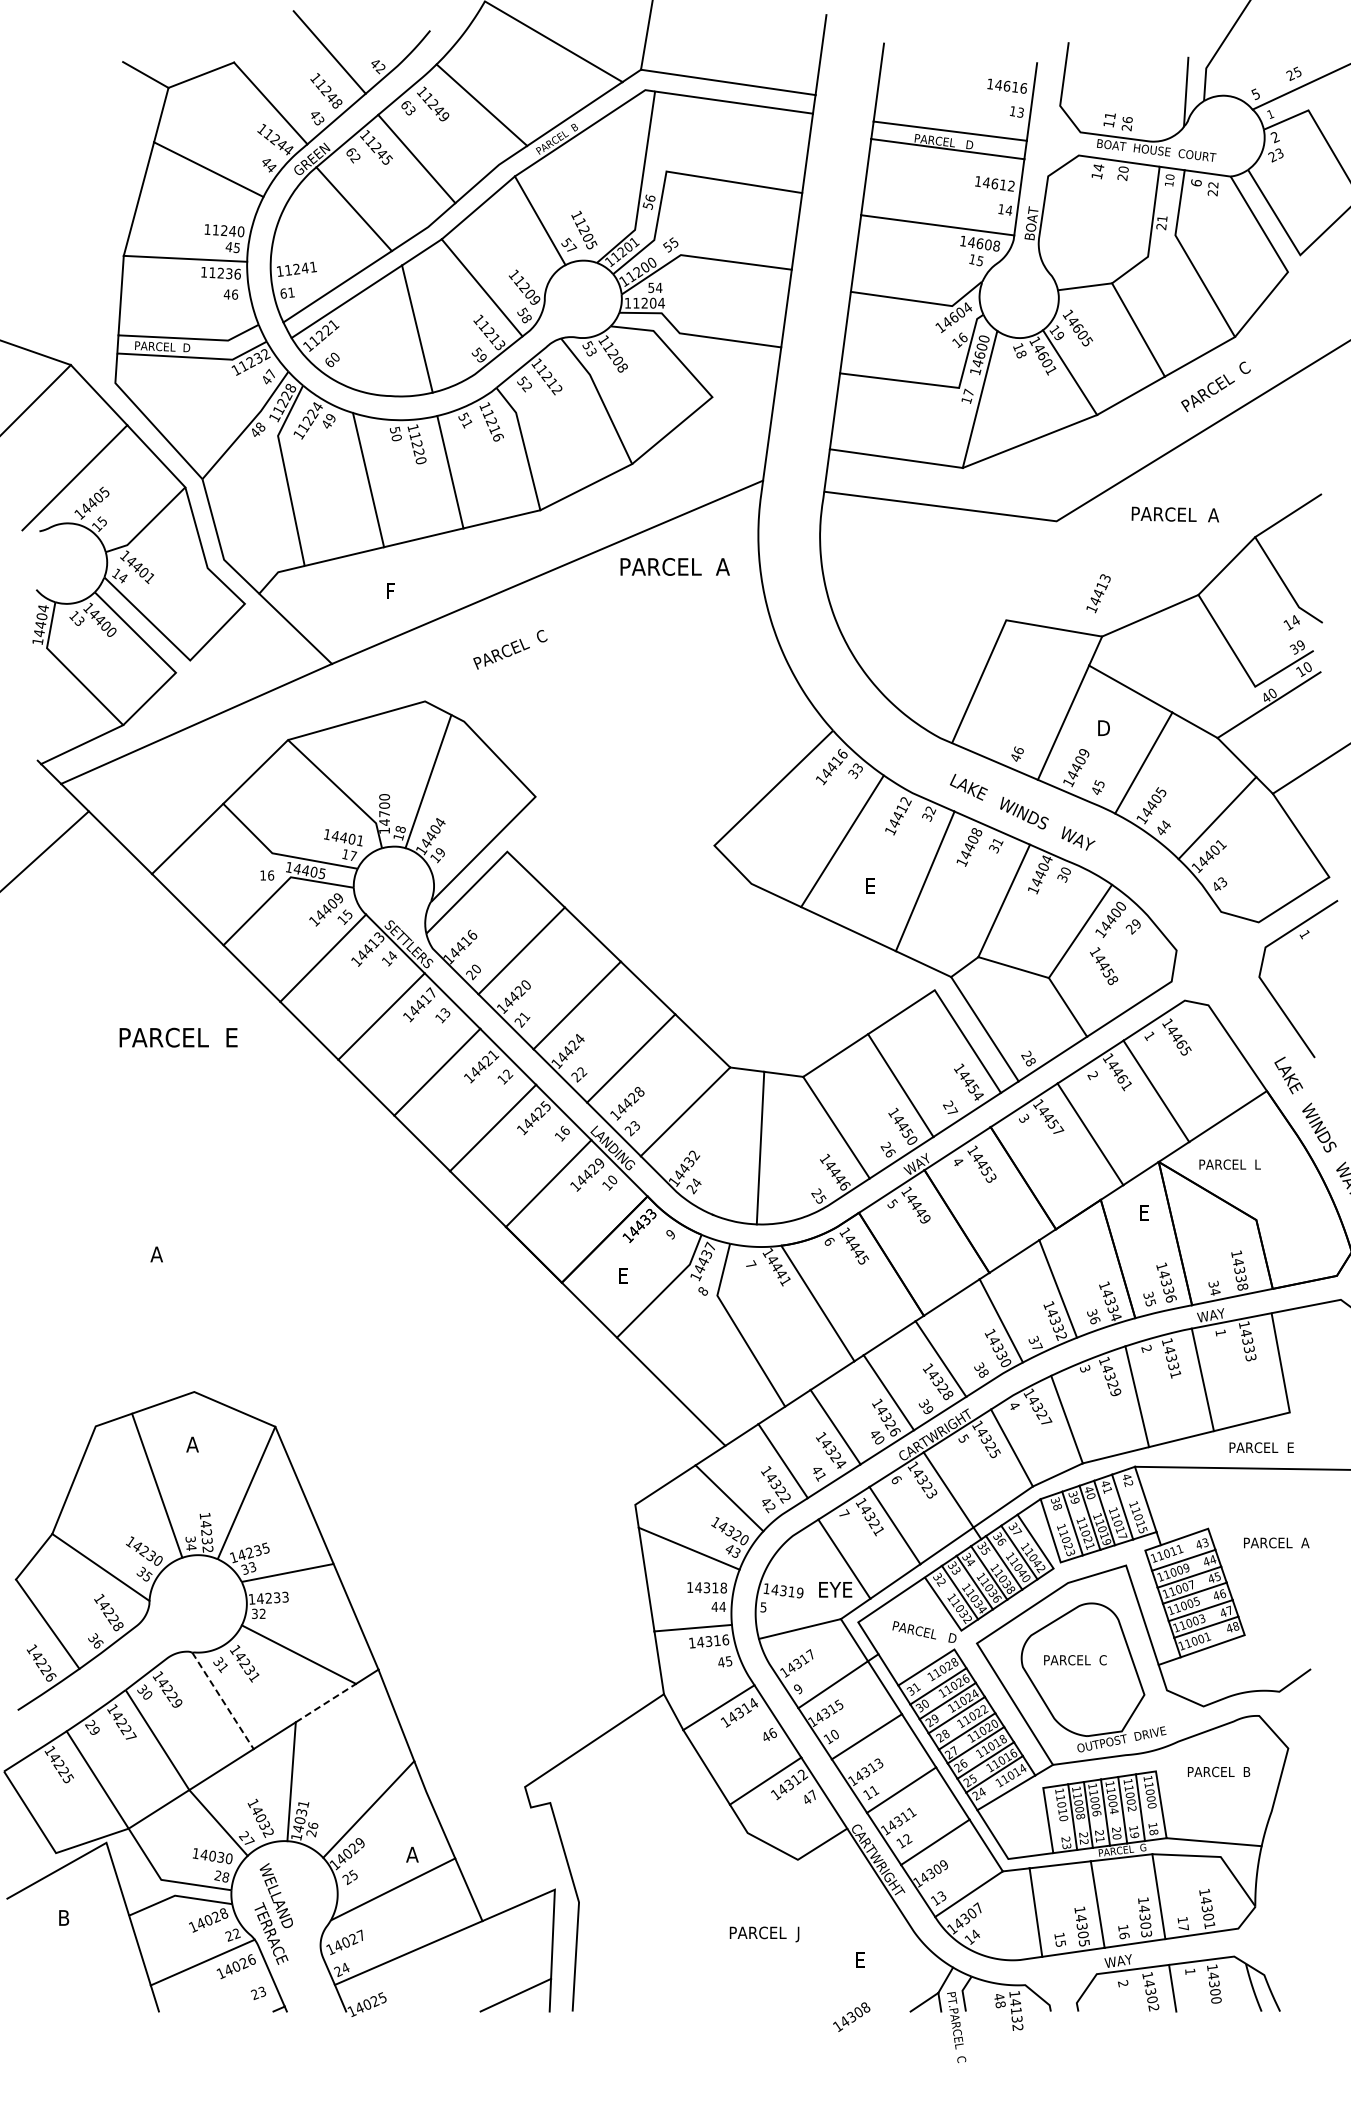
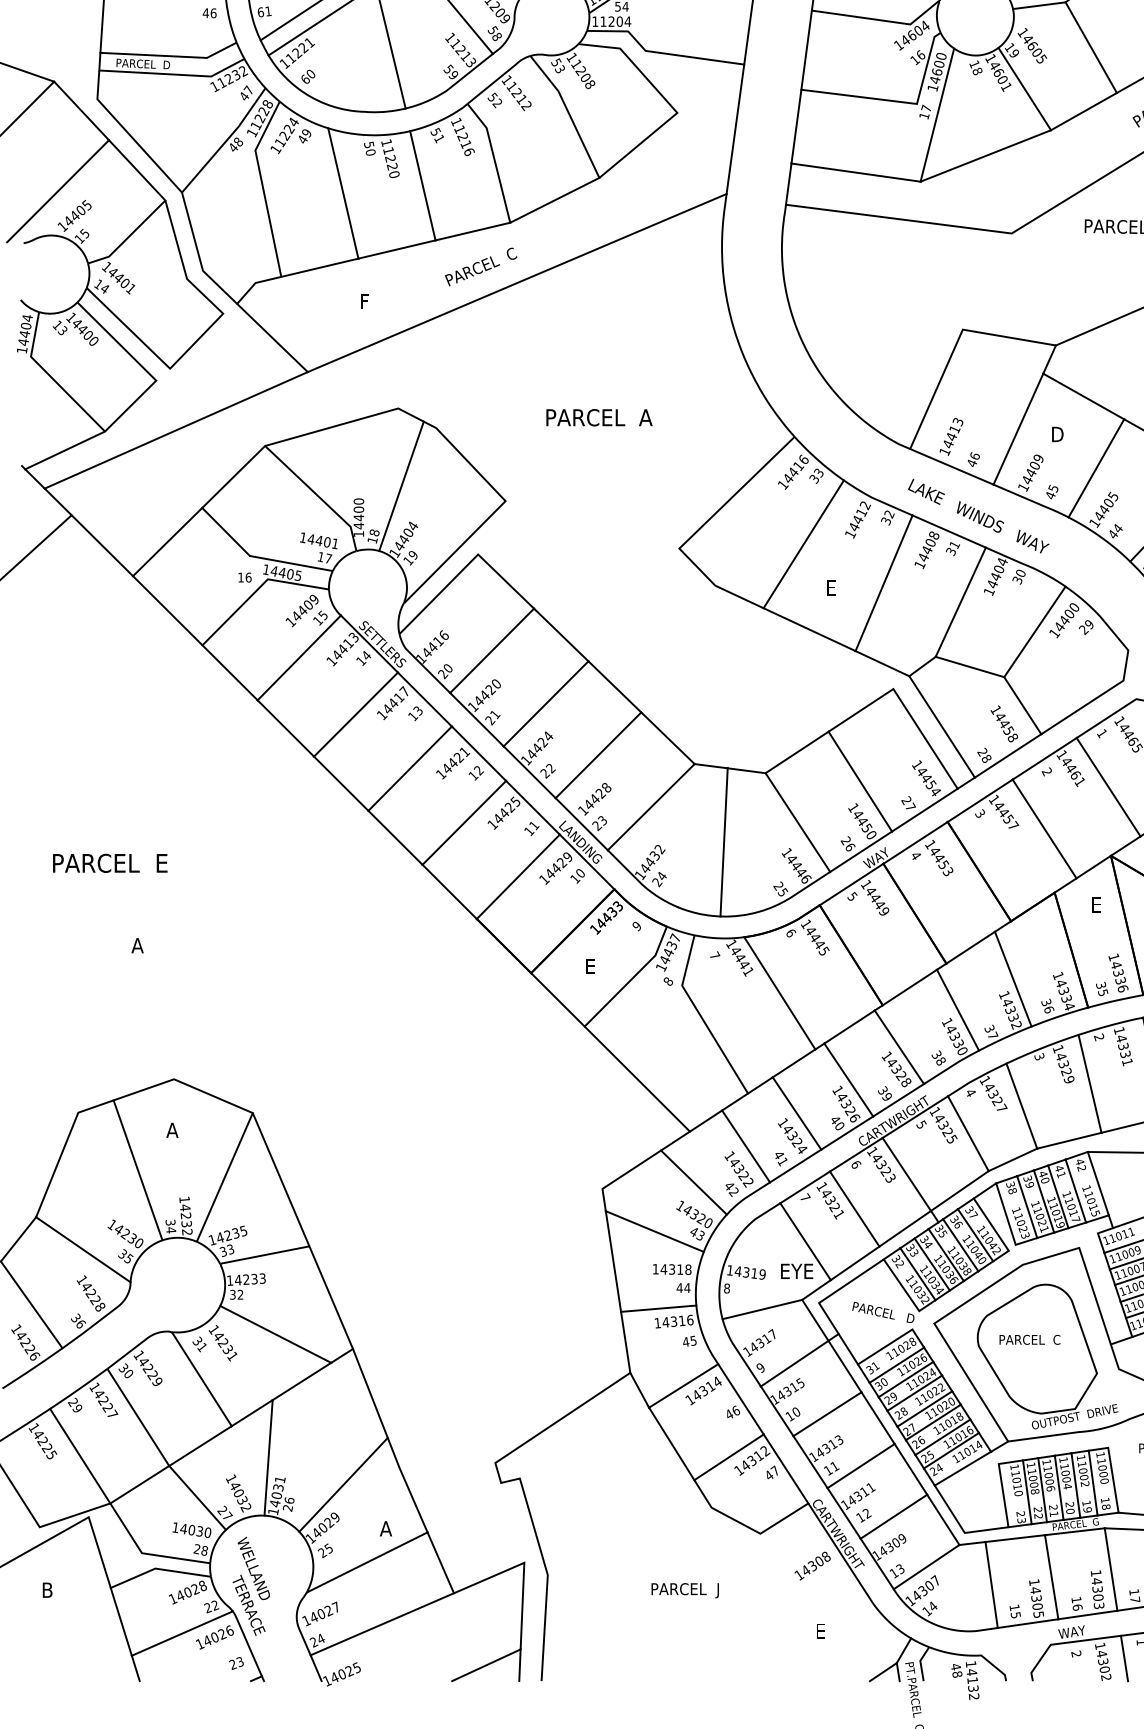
text: (674, 566) -> (598, 417), moved
text: (1098, 593) -> (951, 436), moved
text: (510, 649) -> (481, 266), moved
text: (384, 813) -> (358, 517), 14700 -> 14400
text: (1104, 966) -> (1004, 724), moved
text: (178, 1037) -> (110, 863), moved
text: (565, 1130) -> (534, 825), 16 -> 11
text: (763, 1607) -> (726, 1288), 5 -> 8
line: (223, 1701) -> (202, 1379), dashed -> solid
line: (325, 1703) -> (301, 1381), dashed -> solid
text: (764, 1934) -> (685, 1590), moved
text: (851, 2016) -> (812, 1565), moved

